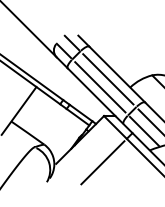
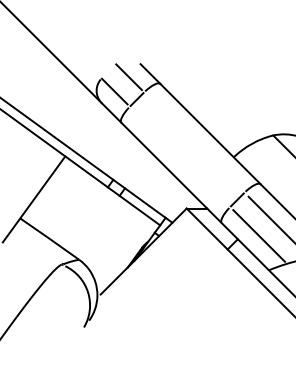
line: (108, 79) -> (194, 142), removed
line: (100, 87) -> (180, 157), removed
line: (102, 162) -> (183, 291), removed

